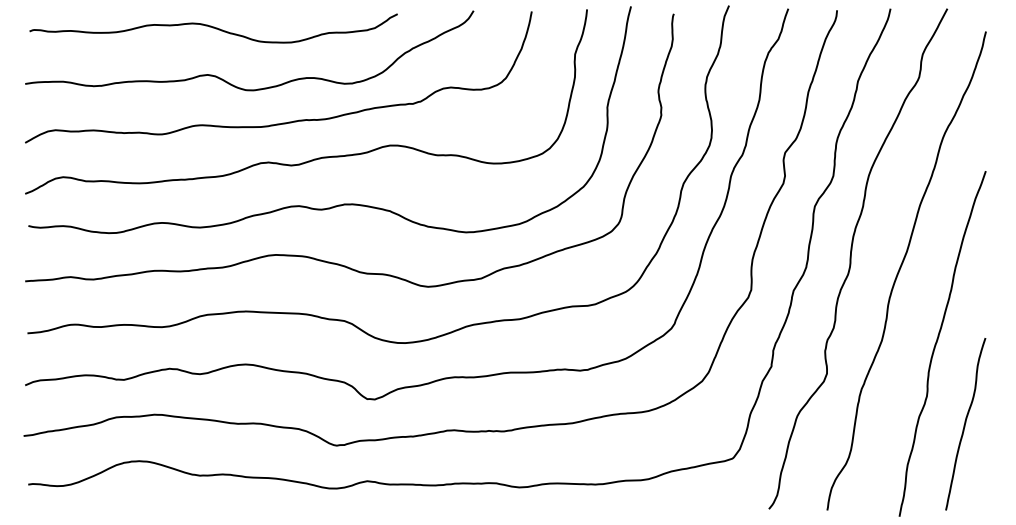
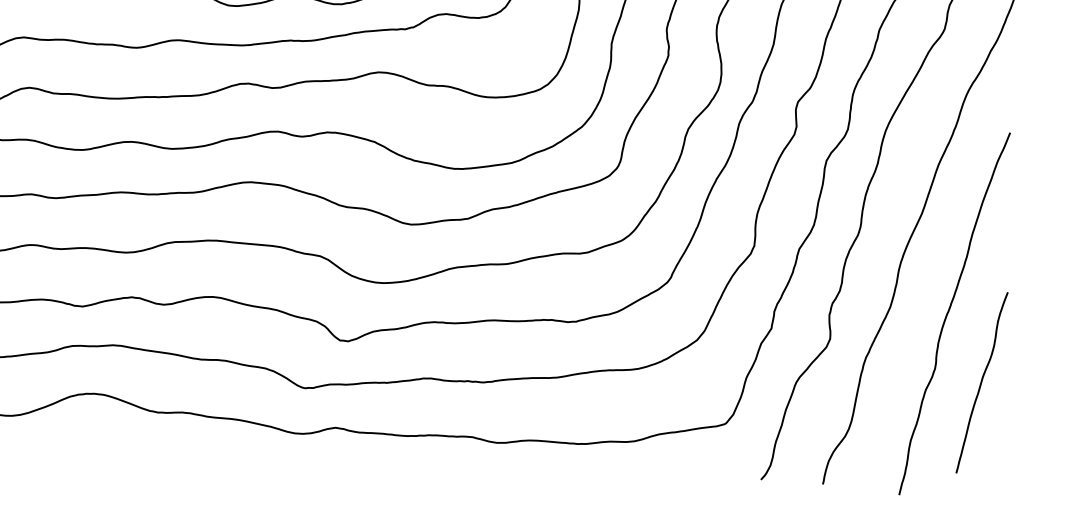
curve: (965, 424) -> (981, 383), moved

